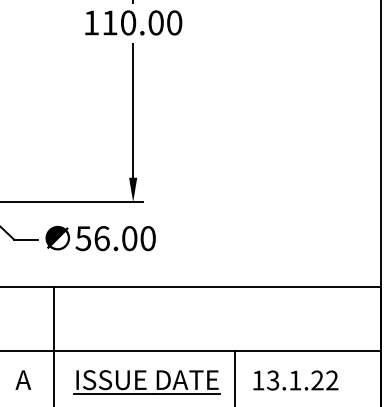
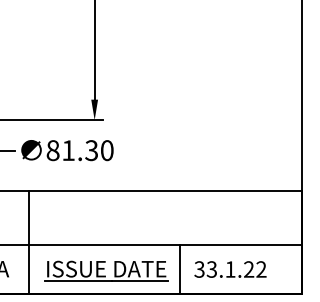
text: (106, 238) -> (72, 150), 56.00 -> 81.30
text: (258, 380) -> (199, 269), 13.1.22 -> 33.1.22

